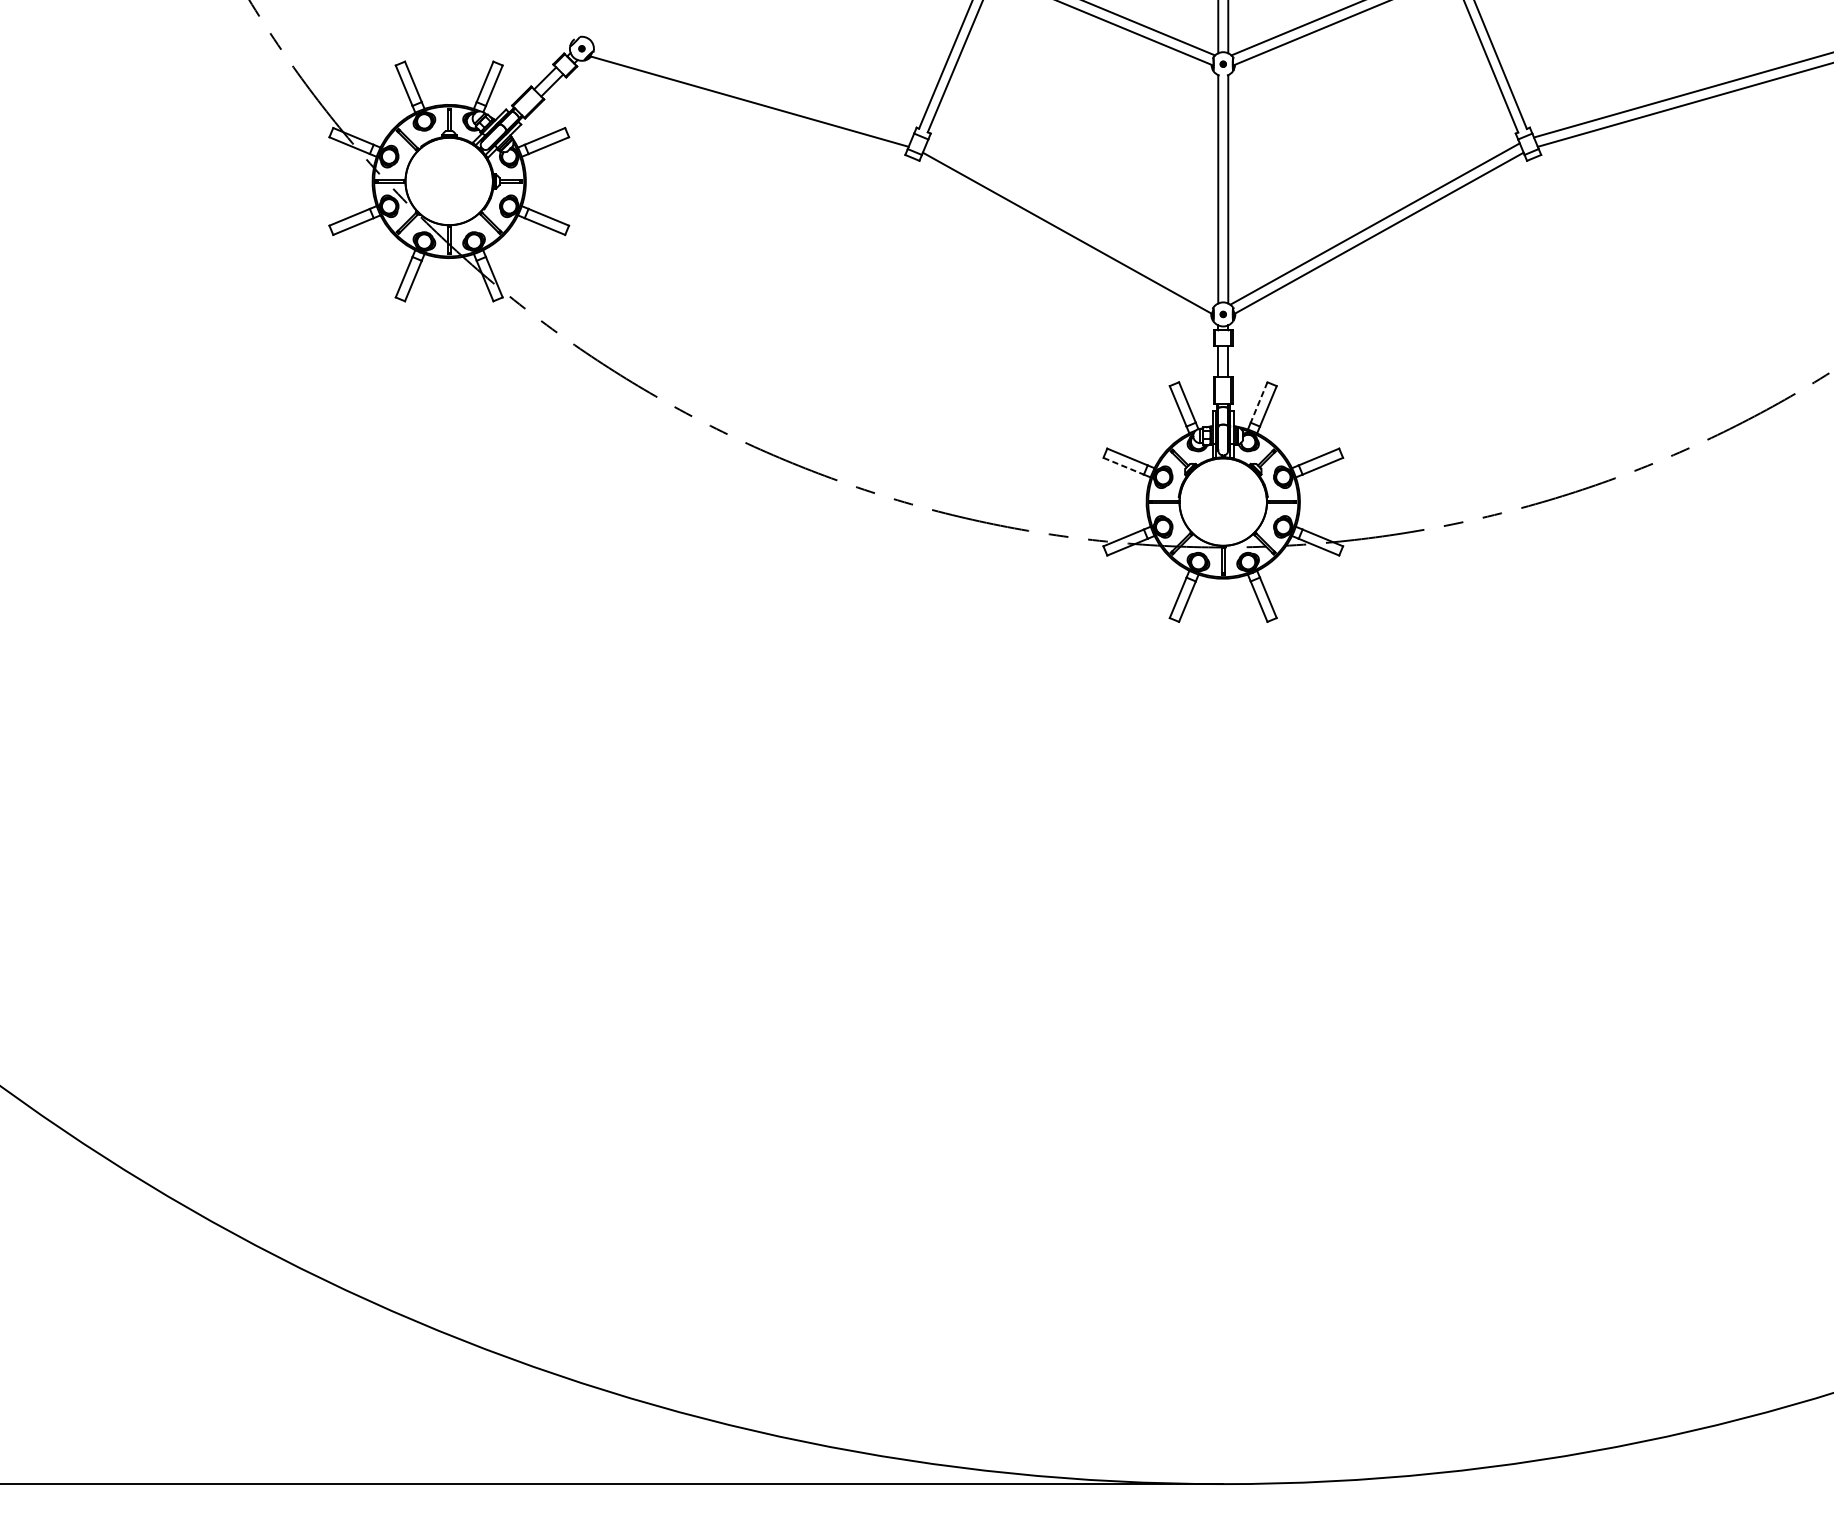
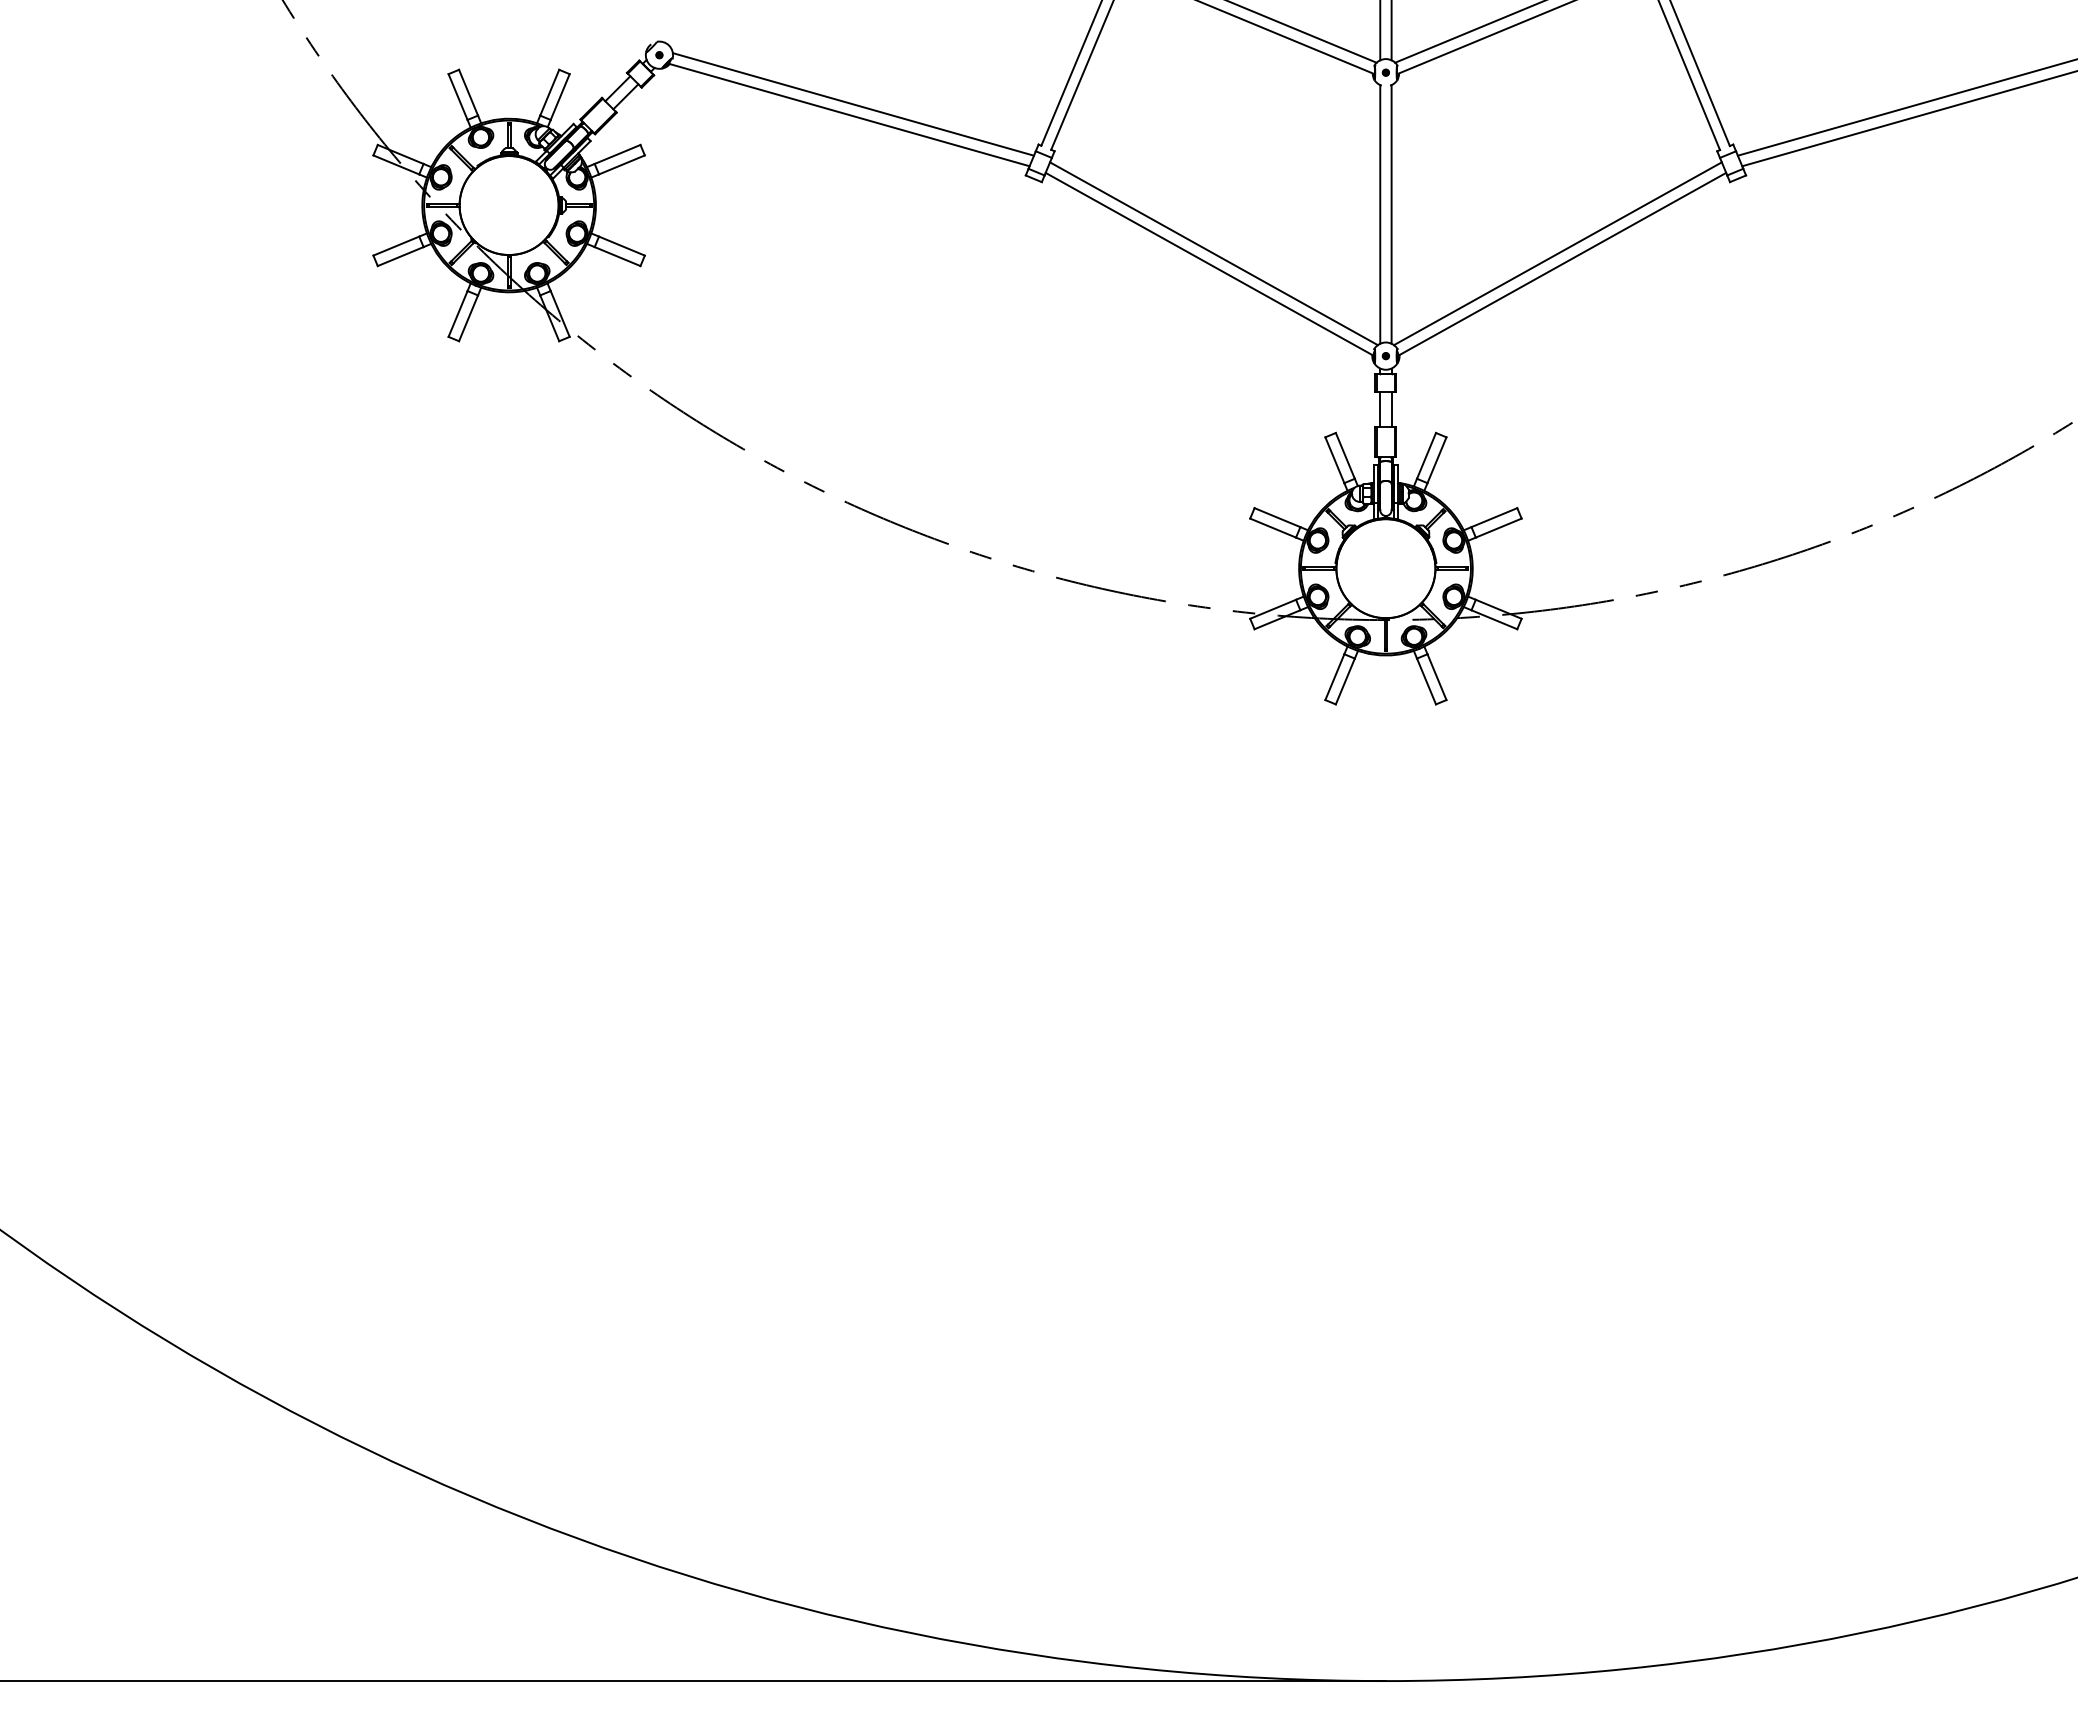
line: (752, 92) -> (852, 104), added
line: (1071, 223) -> (1213, 253), added
line: (1259, 402) -> (1426, 455), dashed -> solid
line: (1124, 466) -> (1273, 528), dashed -> solid

